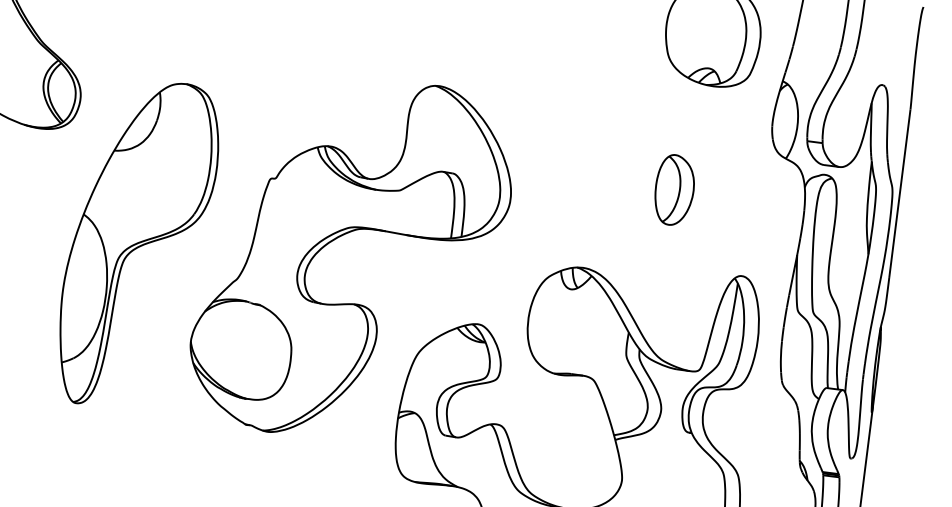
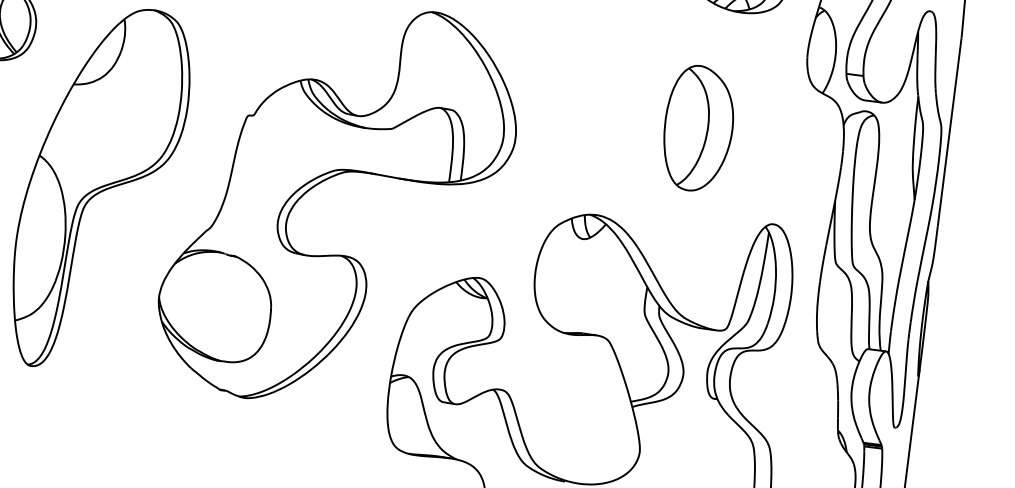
part: (674, 189) -> (698, 127), size x1.6

